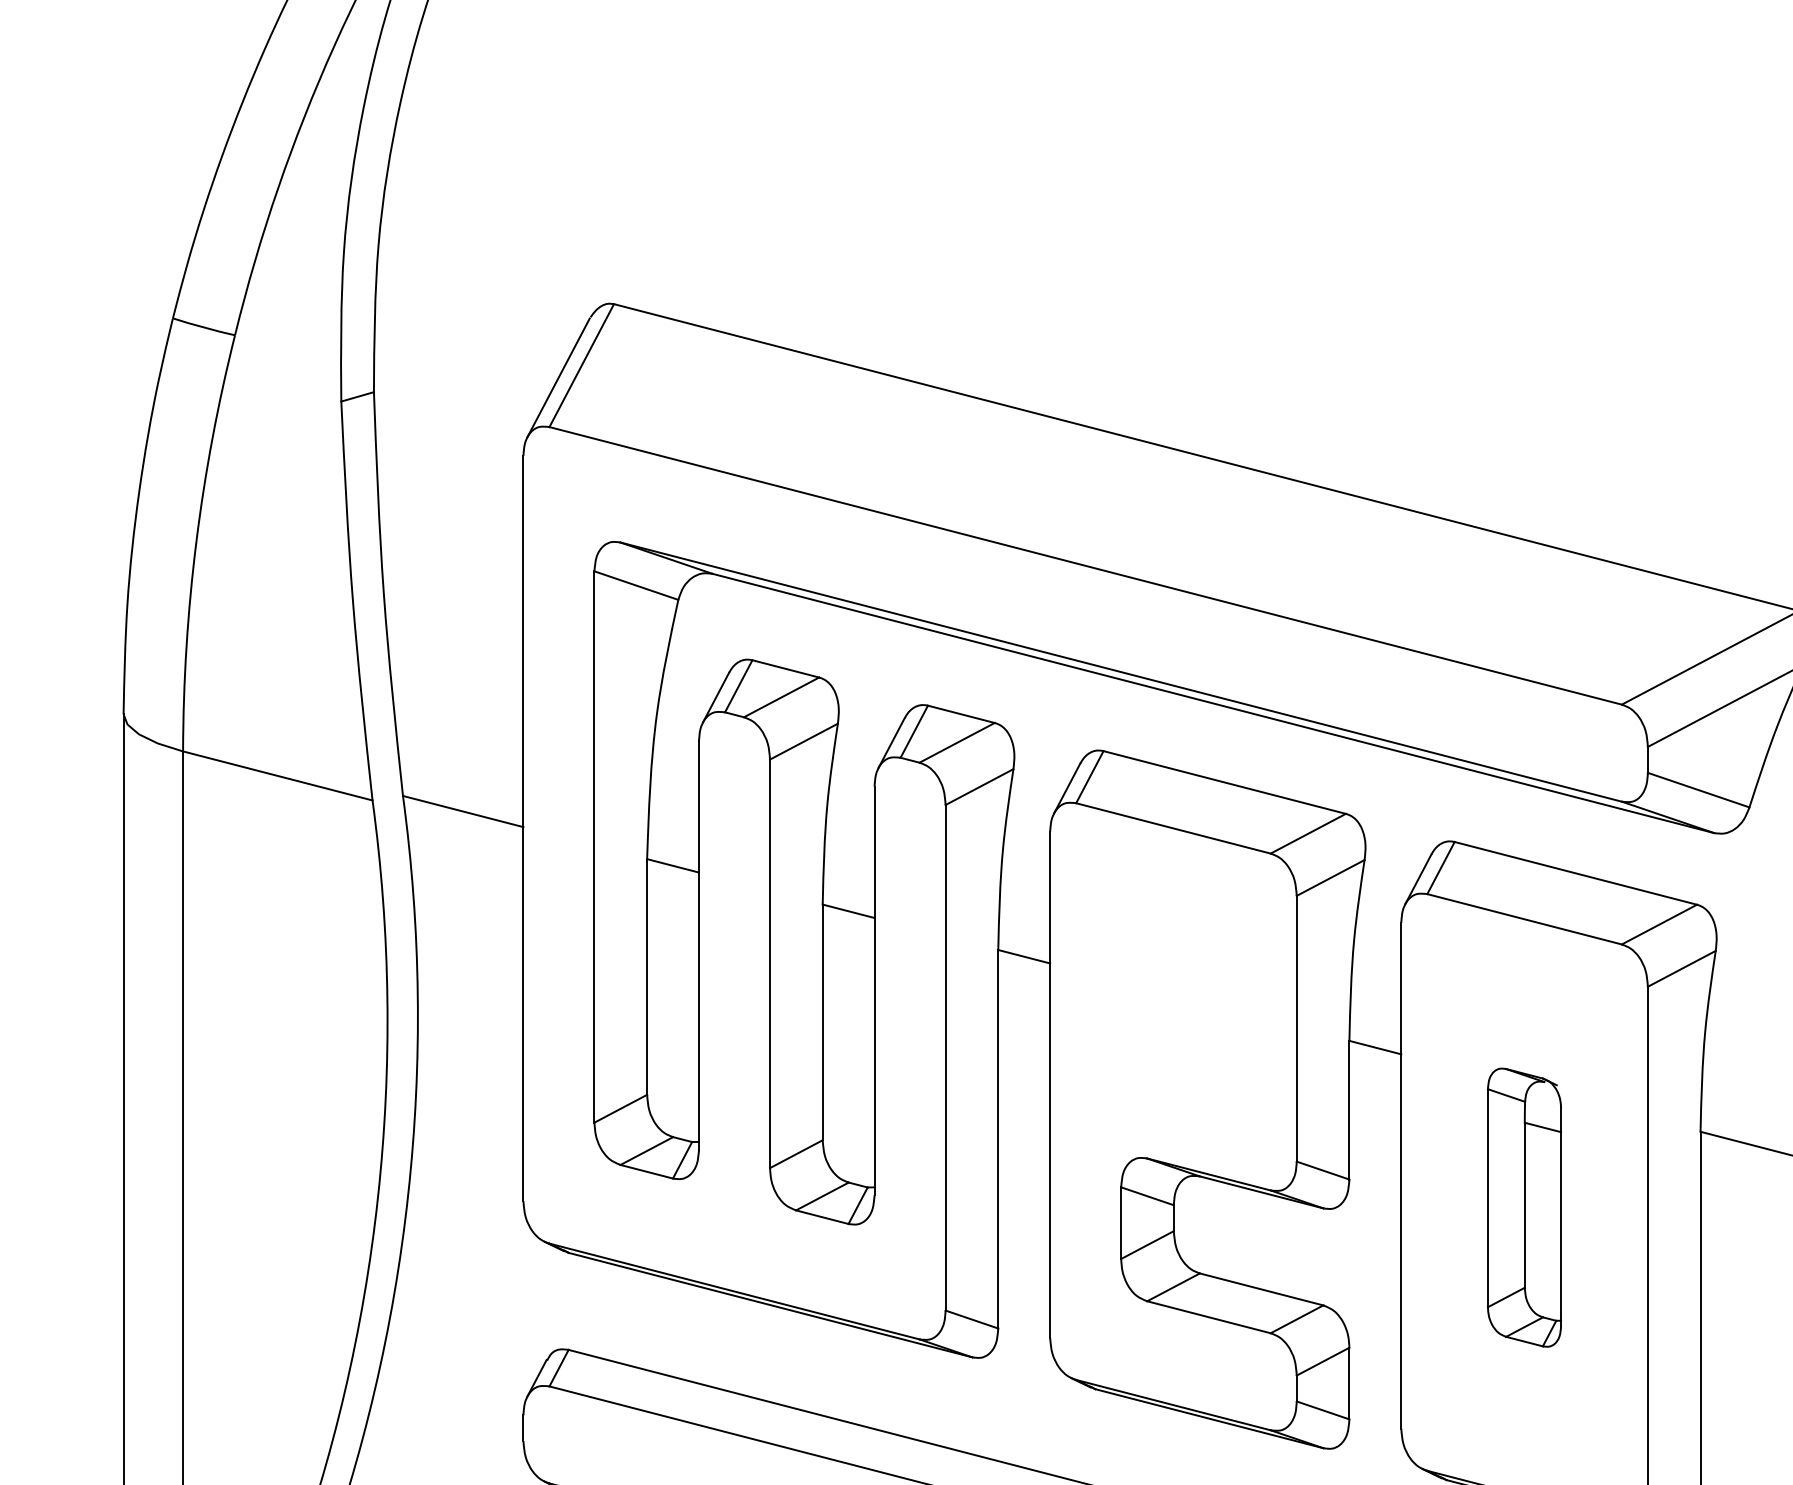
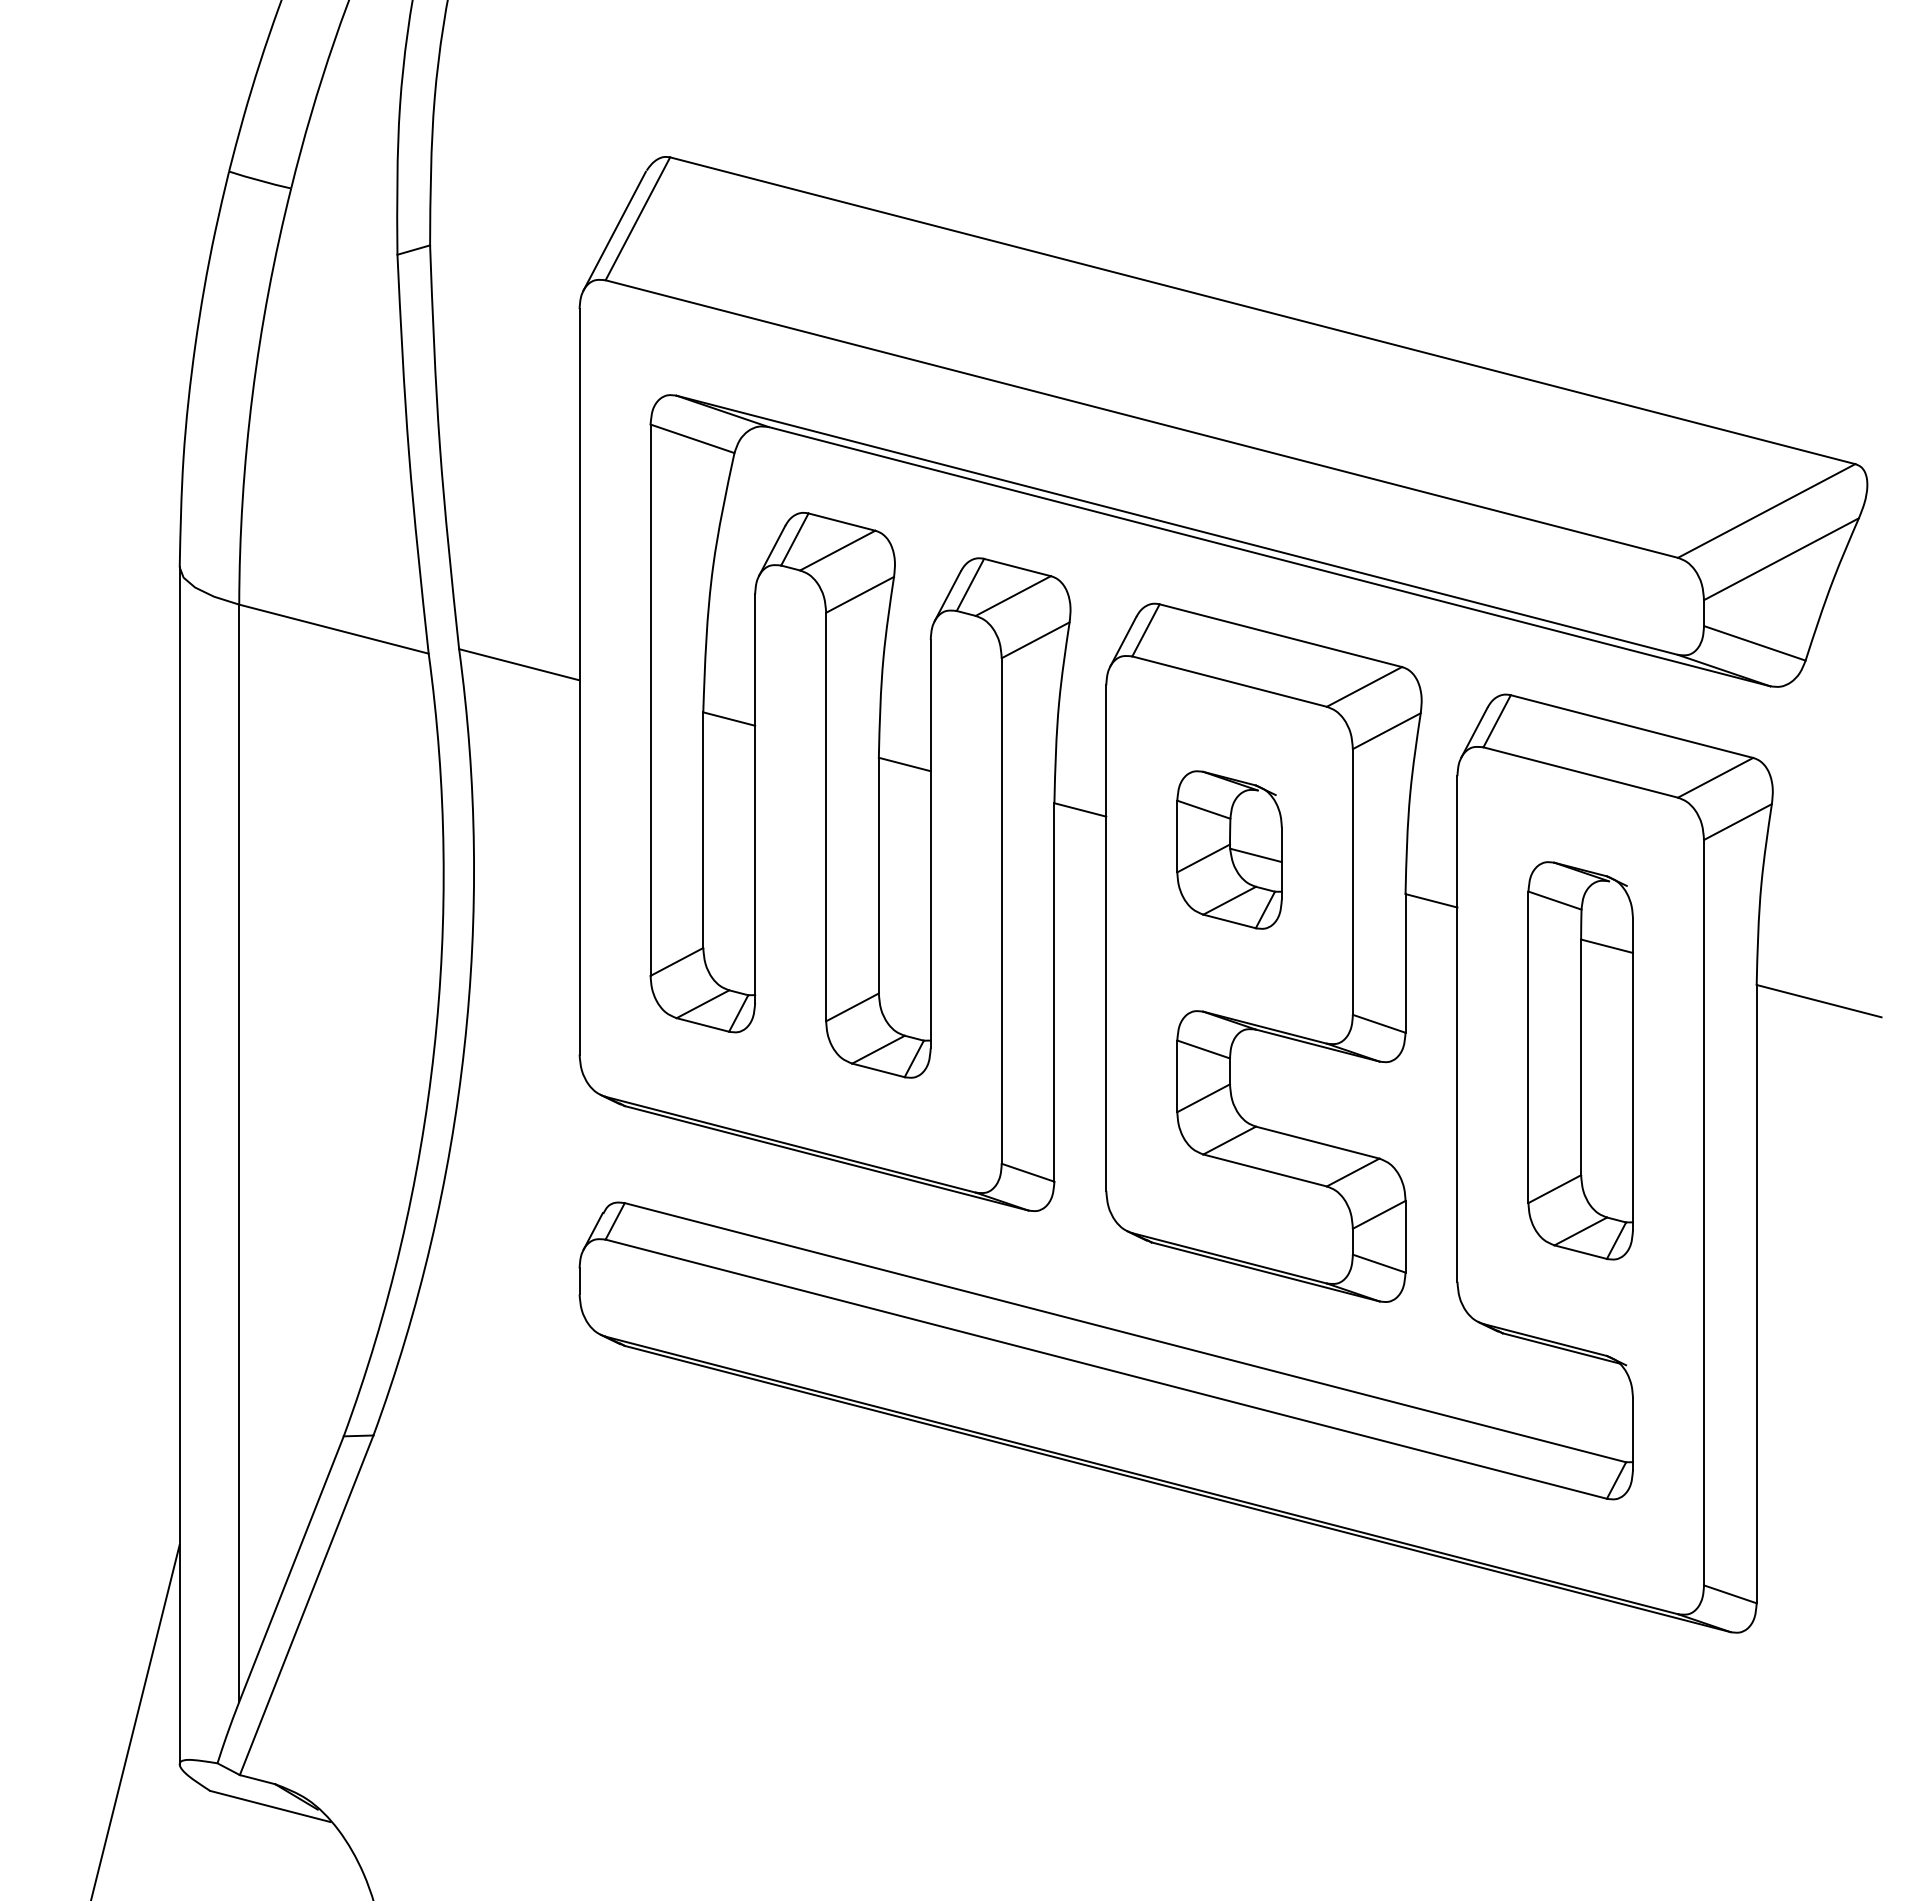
part: (1173, 996) -> (1229, 849), added
part: (1524, 1207) -> (1580, 1060), size x1.43

